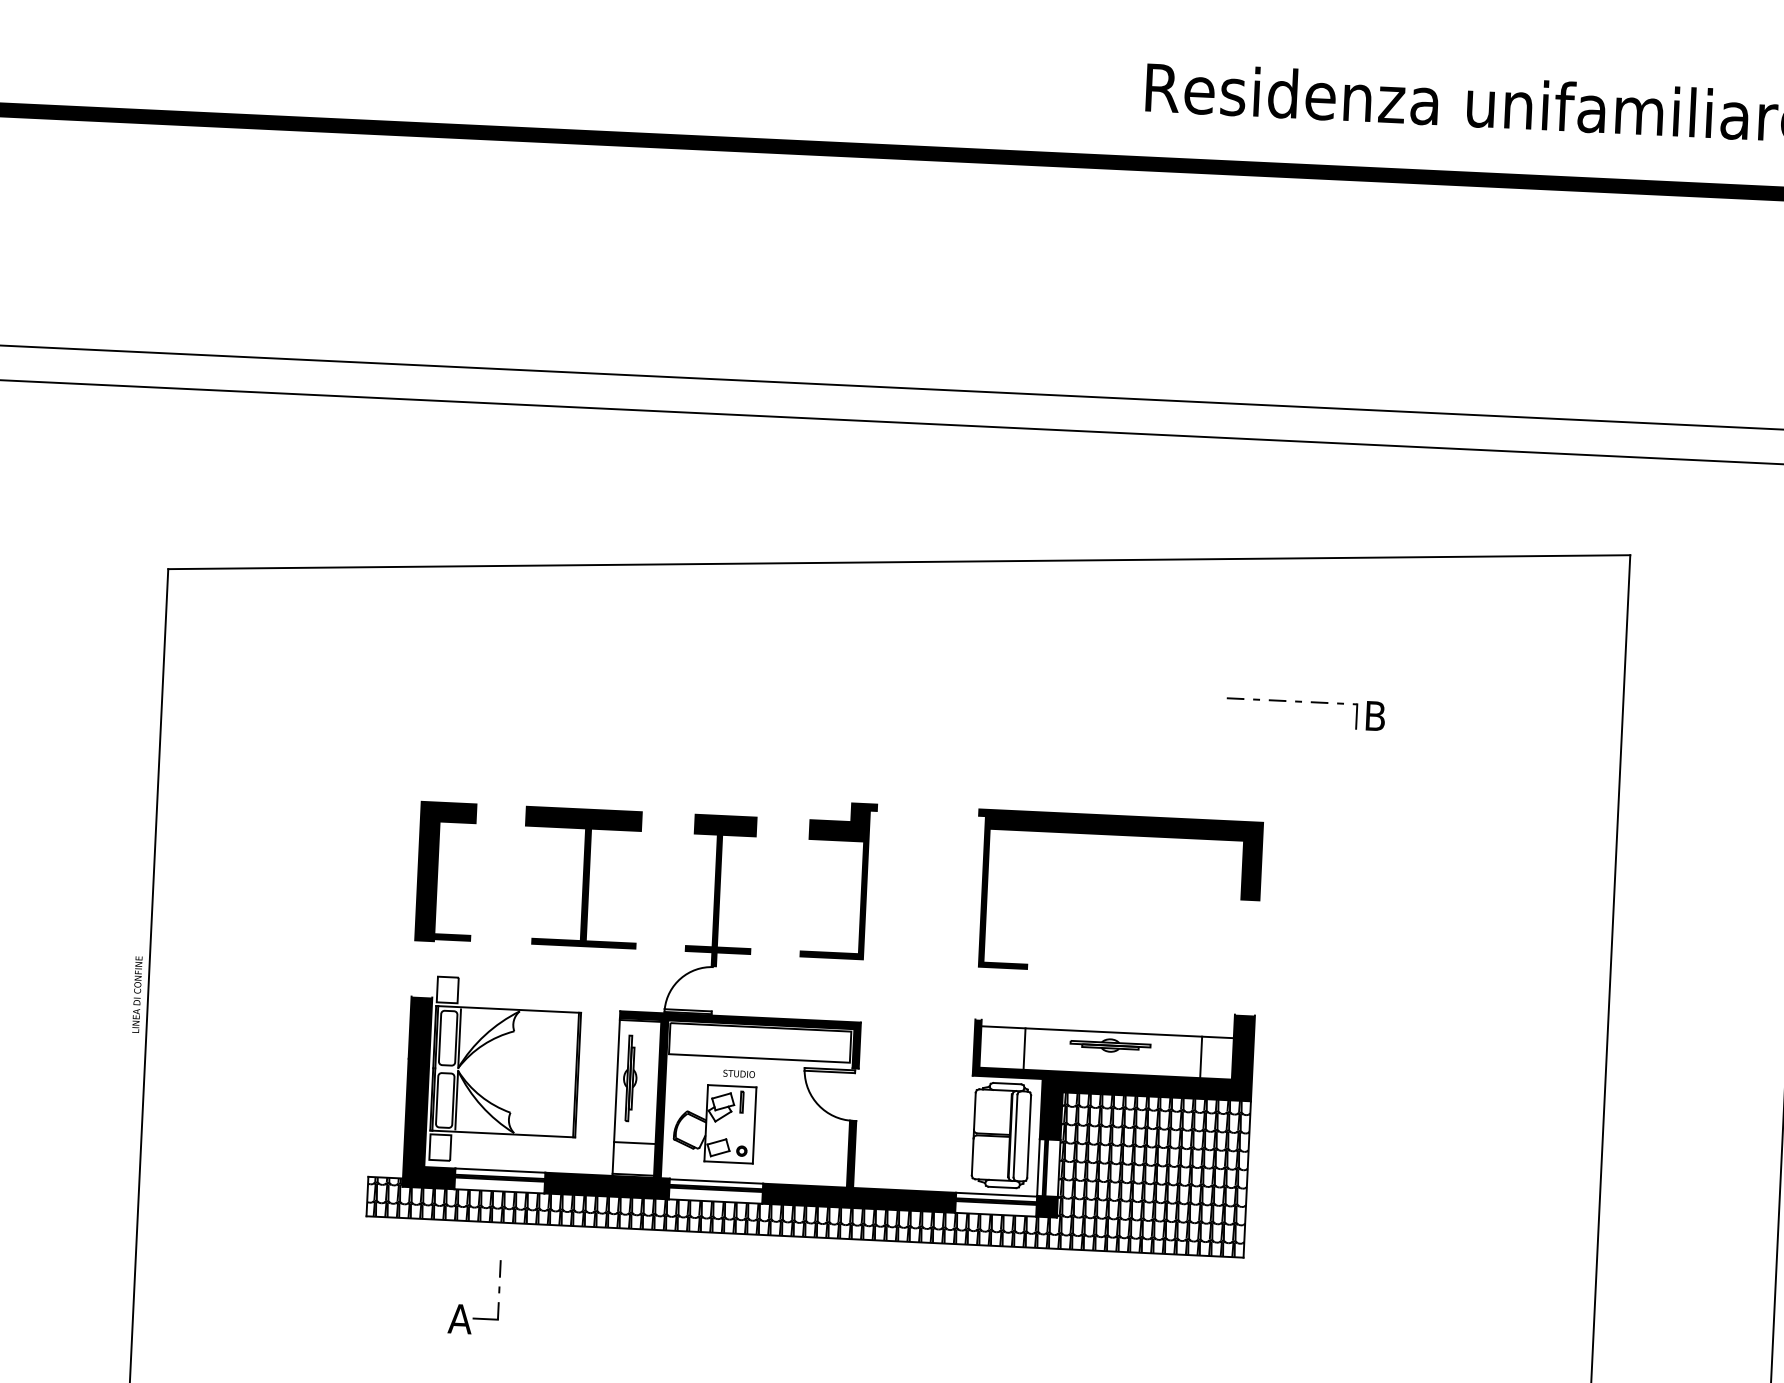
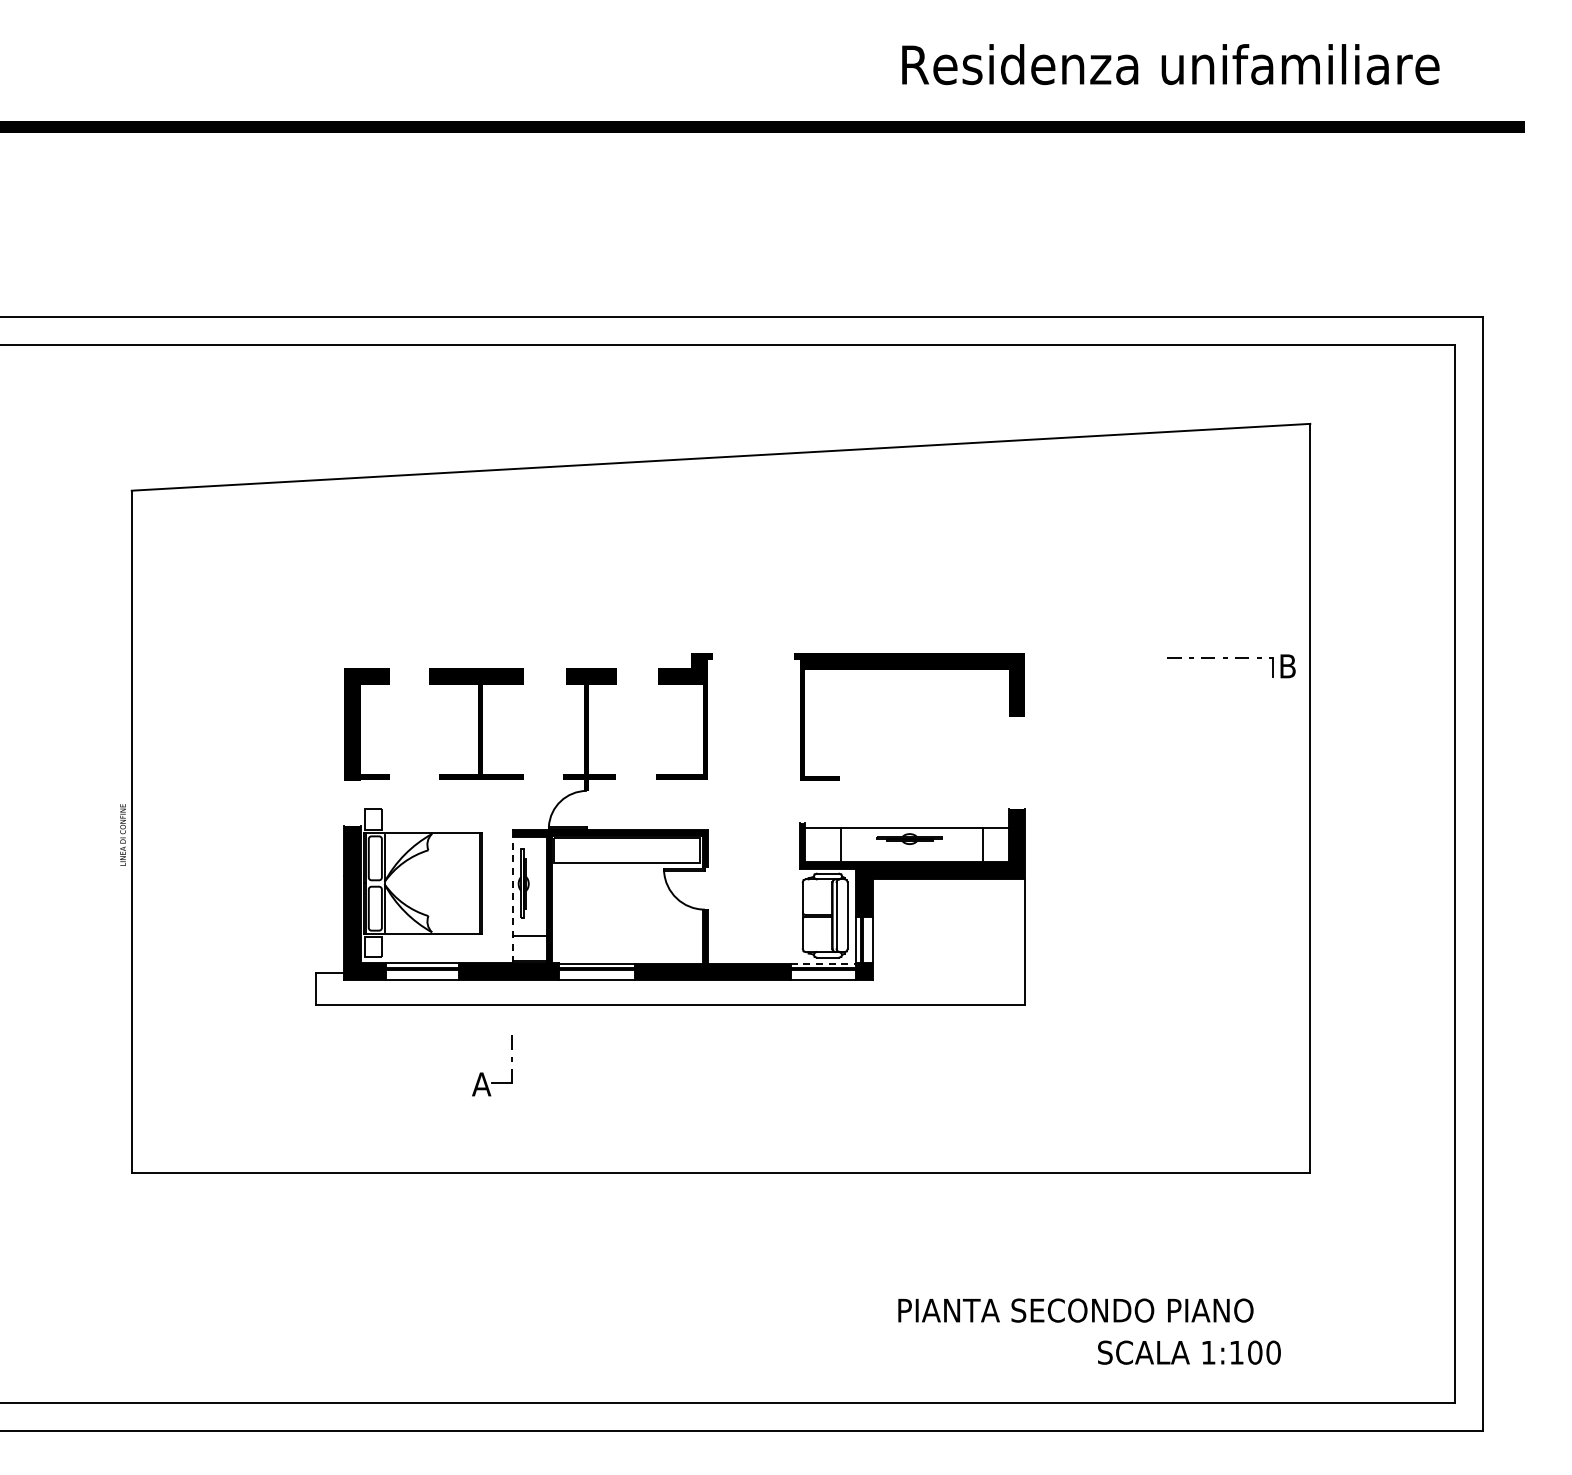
part: (1301, 702) -> (1227, 658), moved
line: (616, 1097) -> (513, 899), solid -> dashed
part: (715, 1115) -> (593, 910), removed
hatch: (808, 1158) -> (670, 941), removed
line: (996, 1194) -> (823, 963), solid -> dashed
part: (463, 1304) -> (483, 1072), moved

